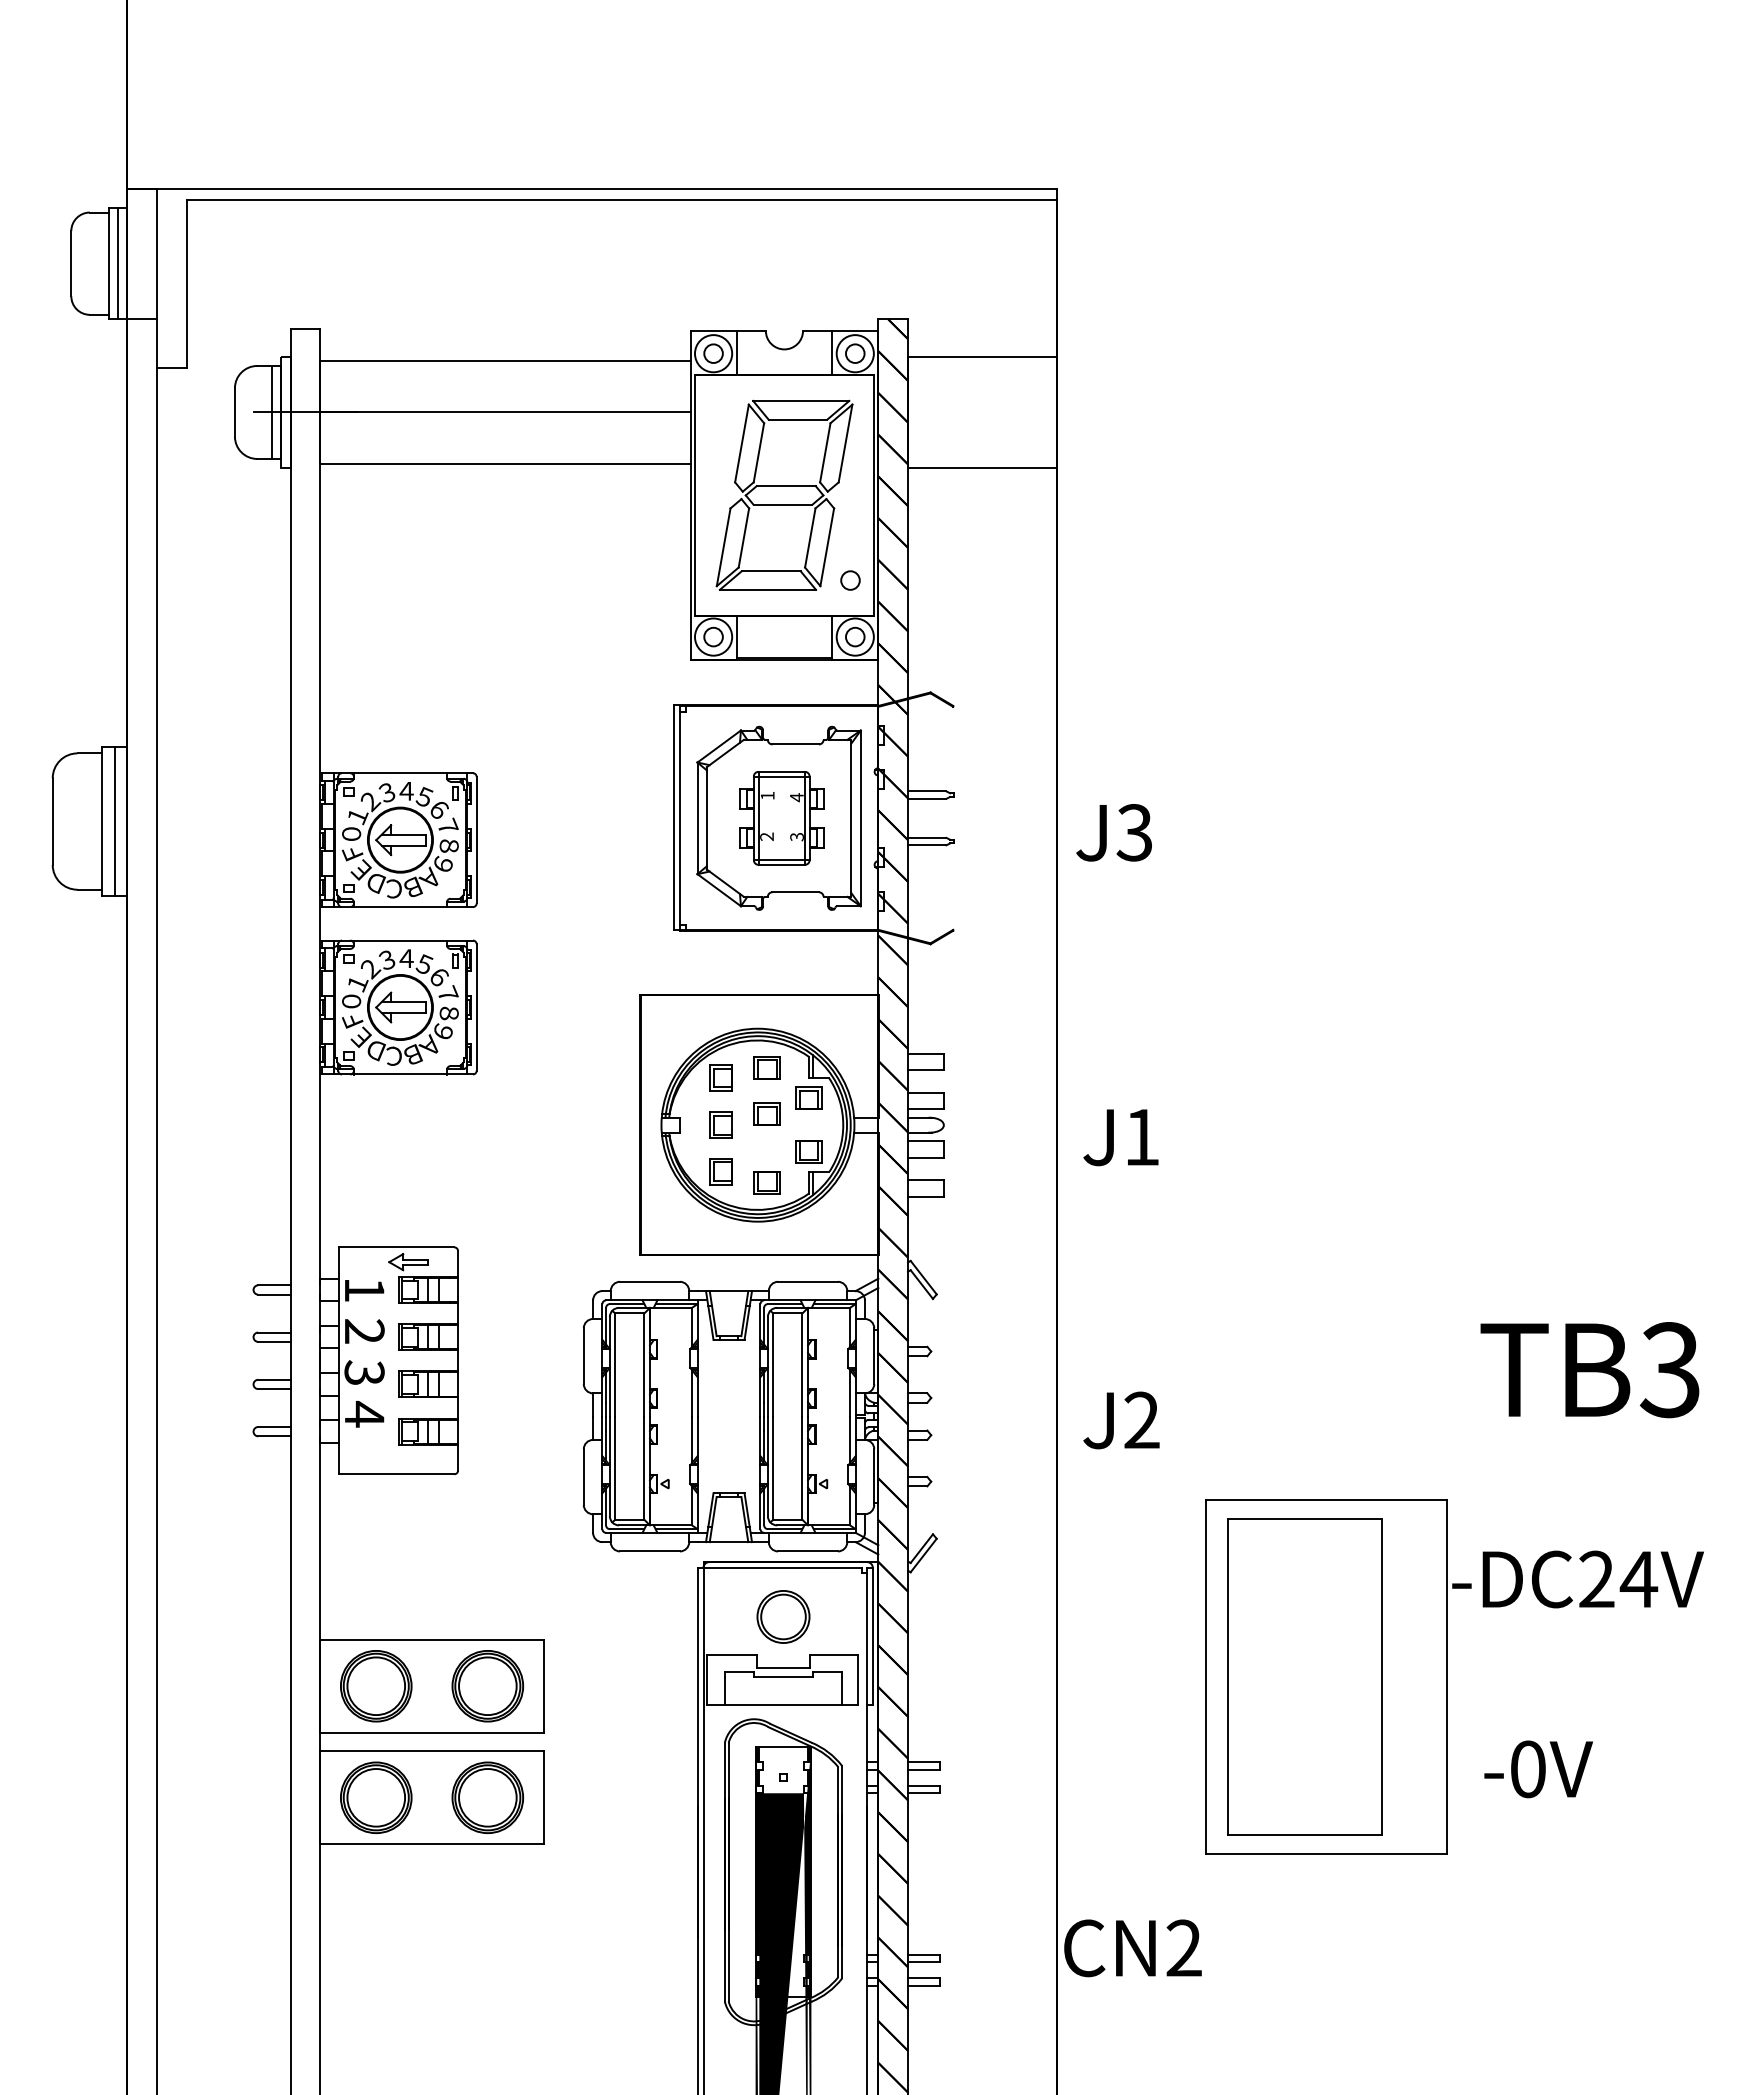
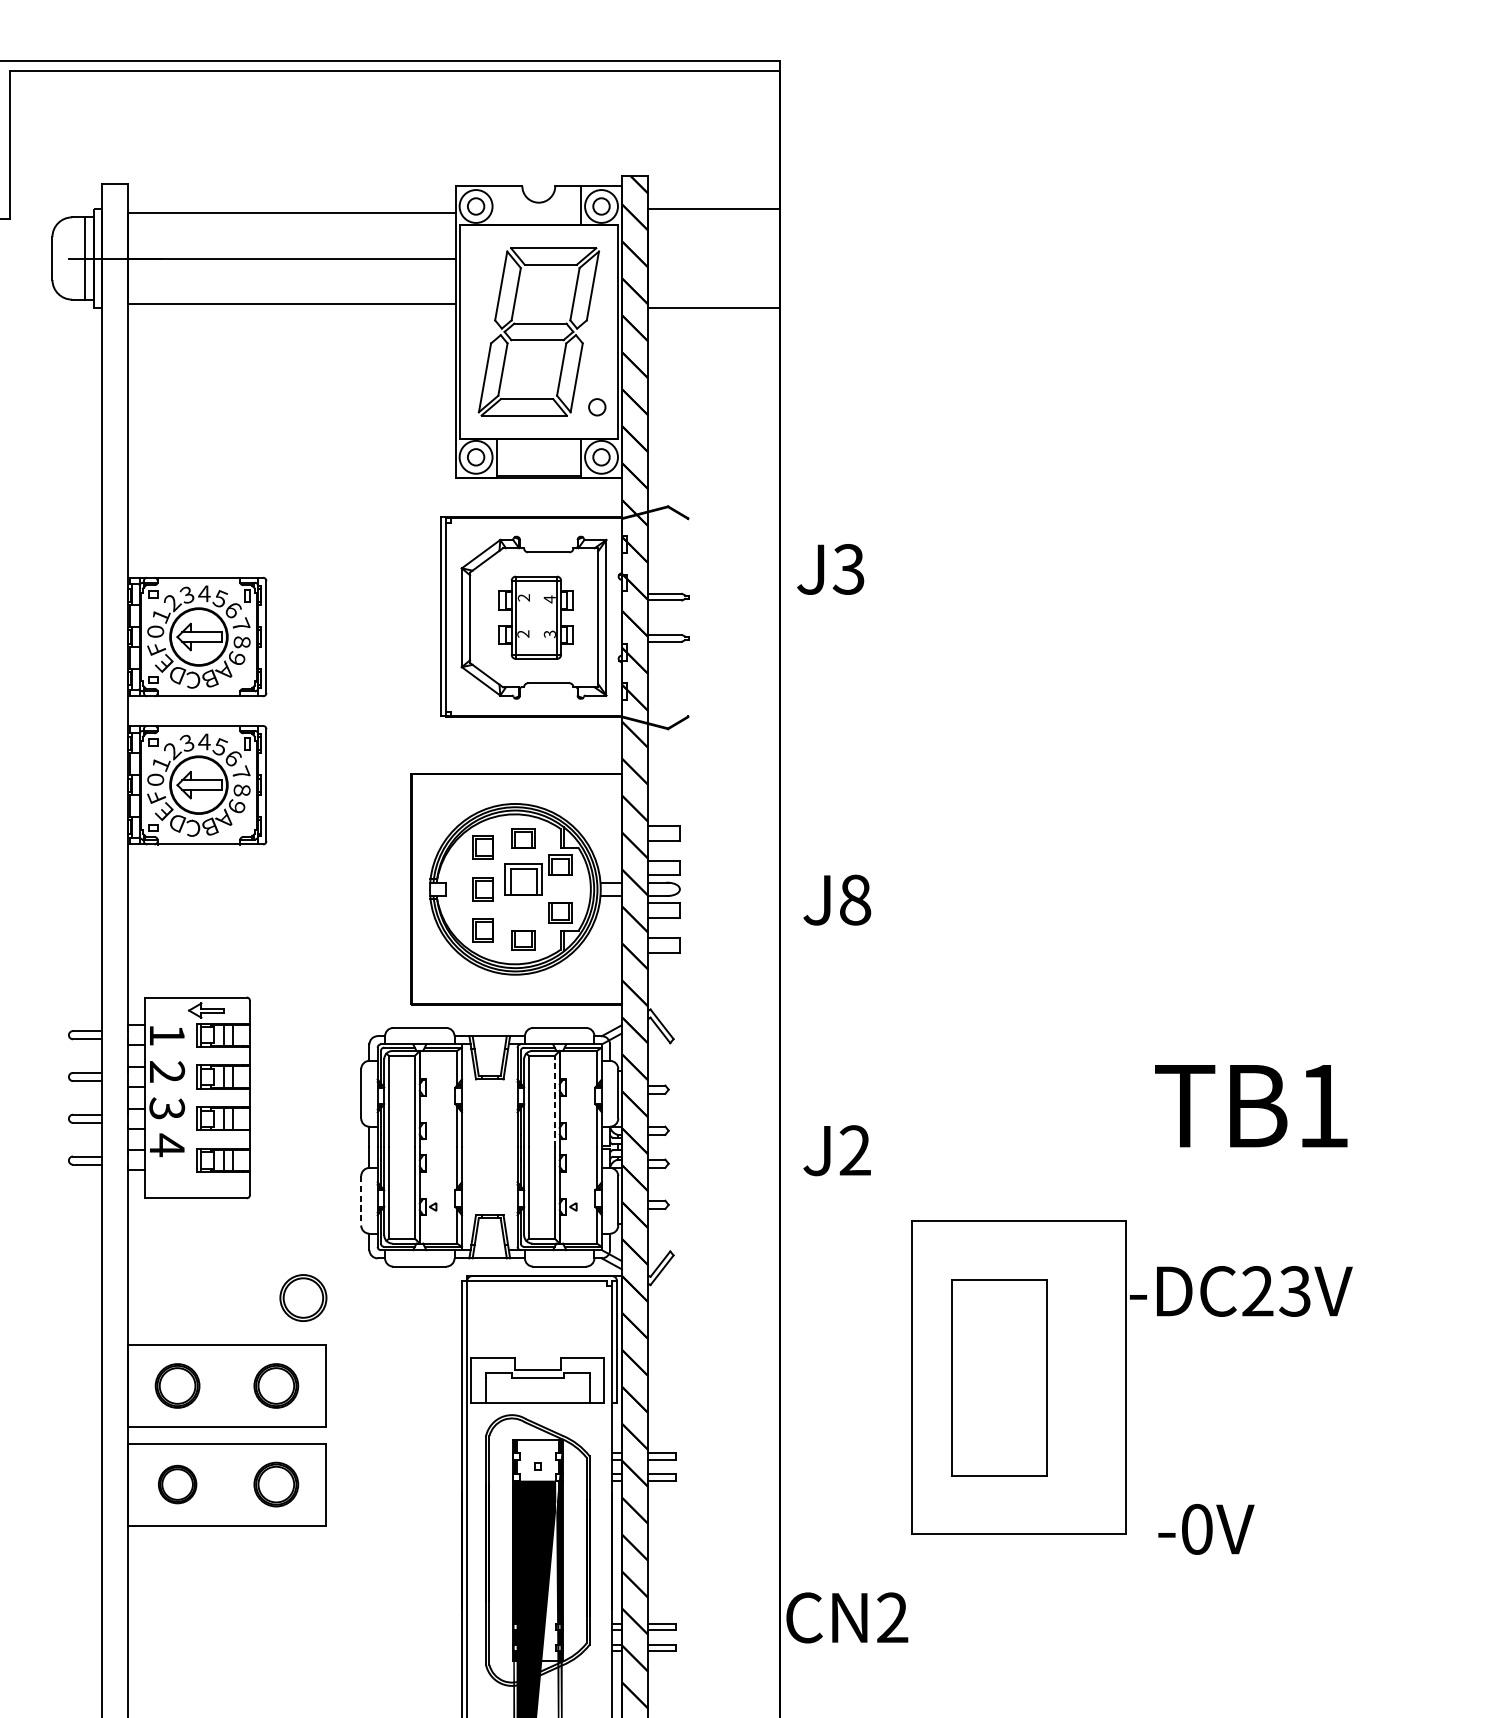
line: (736, 352) -> (496, 205), removed
text: (767, 795) -> (523, 597), 1 -> 2
text: (1113, 832) -> (830, 569), moved
part: (766, 1113) -> (522, 878), size x1.6
text: (1141, 1137) -> (854, 900), J1 -> J8
line: (802, 1365) -> (554, 1102), solid -> dashed
text: (1669, 1370) -> (1322, 1106), TB3 -> TB1
line: (583, 1477) -> (360, 1201), solid -> dashed
text: (1638, 1579) -> (1294, 1291), -DC24V -> -DC23V
part: (783, 1616) -> (303, 1297), moved
part: (1304, 1676) -> (999, 1377), size x0.7
part: (376, 1686) -> (177, 1386), size x0.7
part: (487, 1686) -> (275, 1386), size x0.7
text: (1538, 1769) -> (1206, 1529), moved
part: (376, 1797) -> (177, 1484), size x0.6
part: (487, 1797) -> (275, 1484), size x0.7

